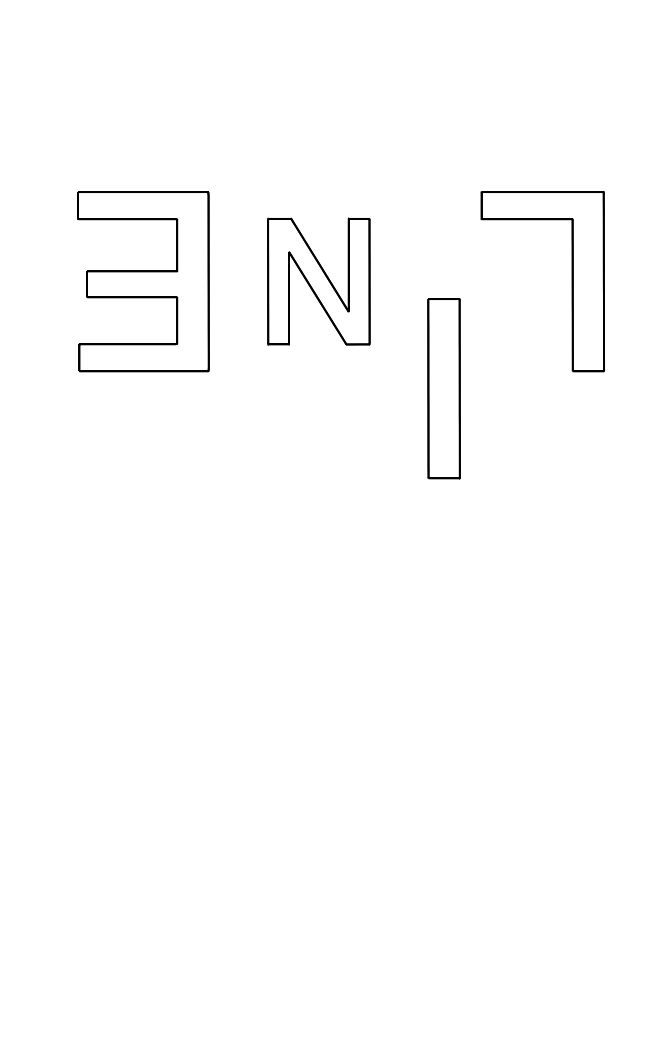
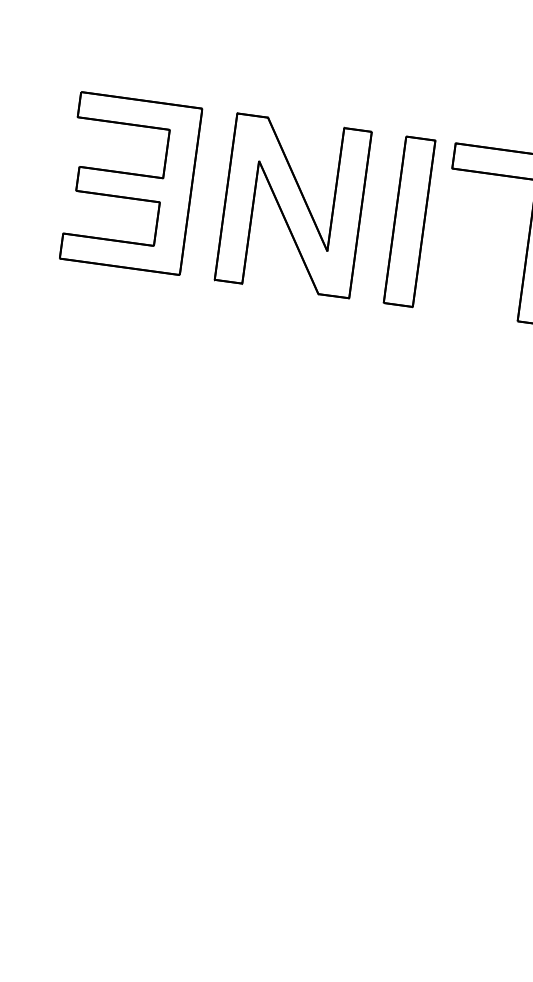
part: (318, 281) -> (293, 205), size x1.43
part: (443, 388) -> (409, 221), moved

